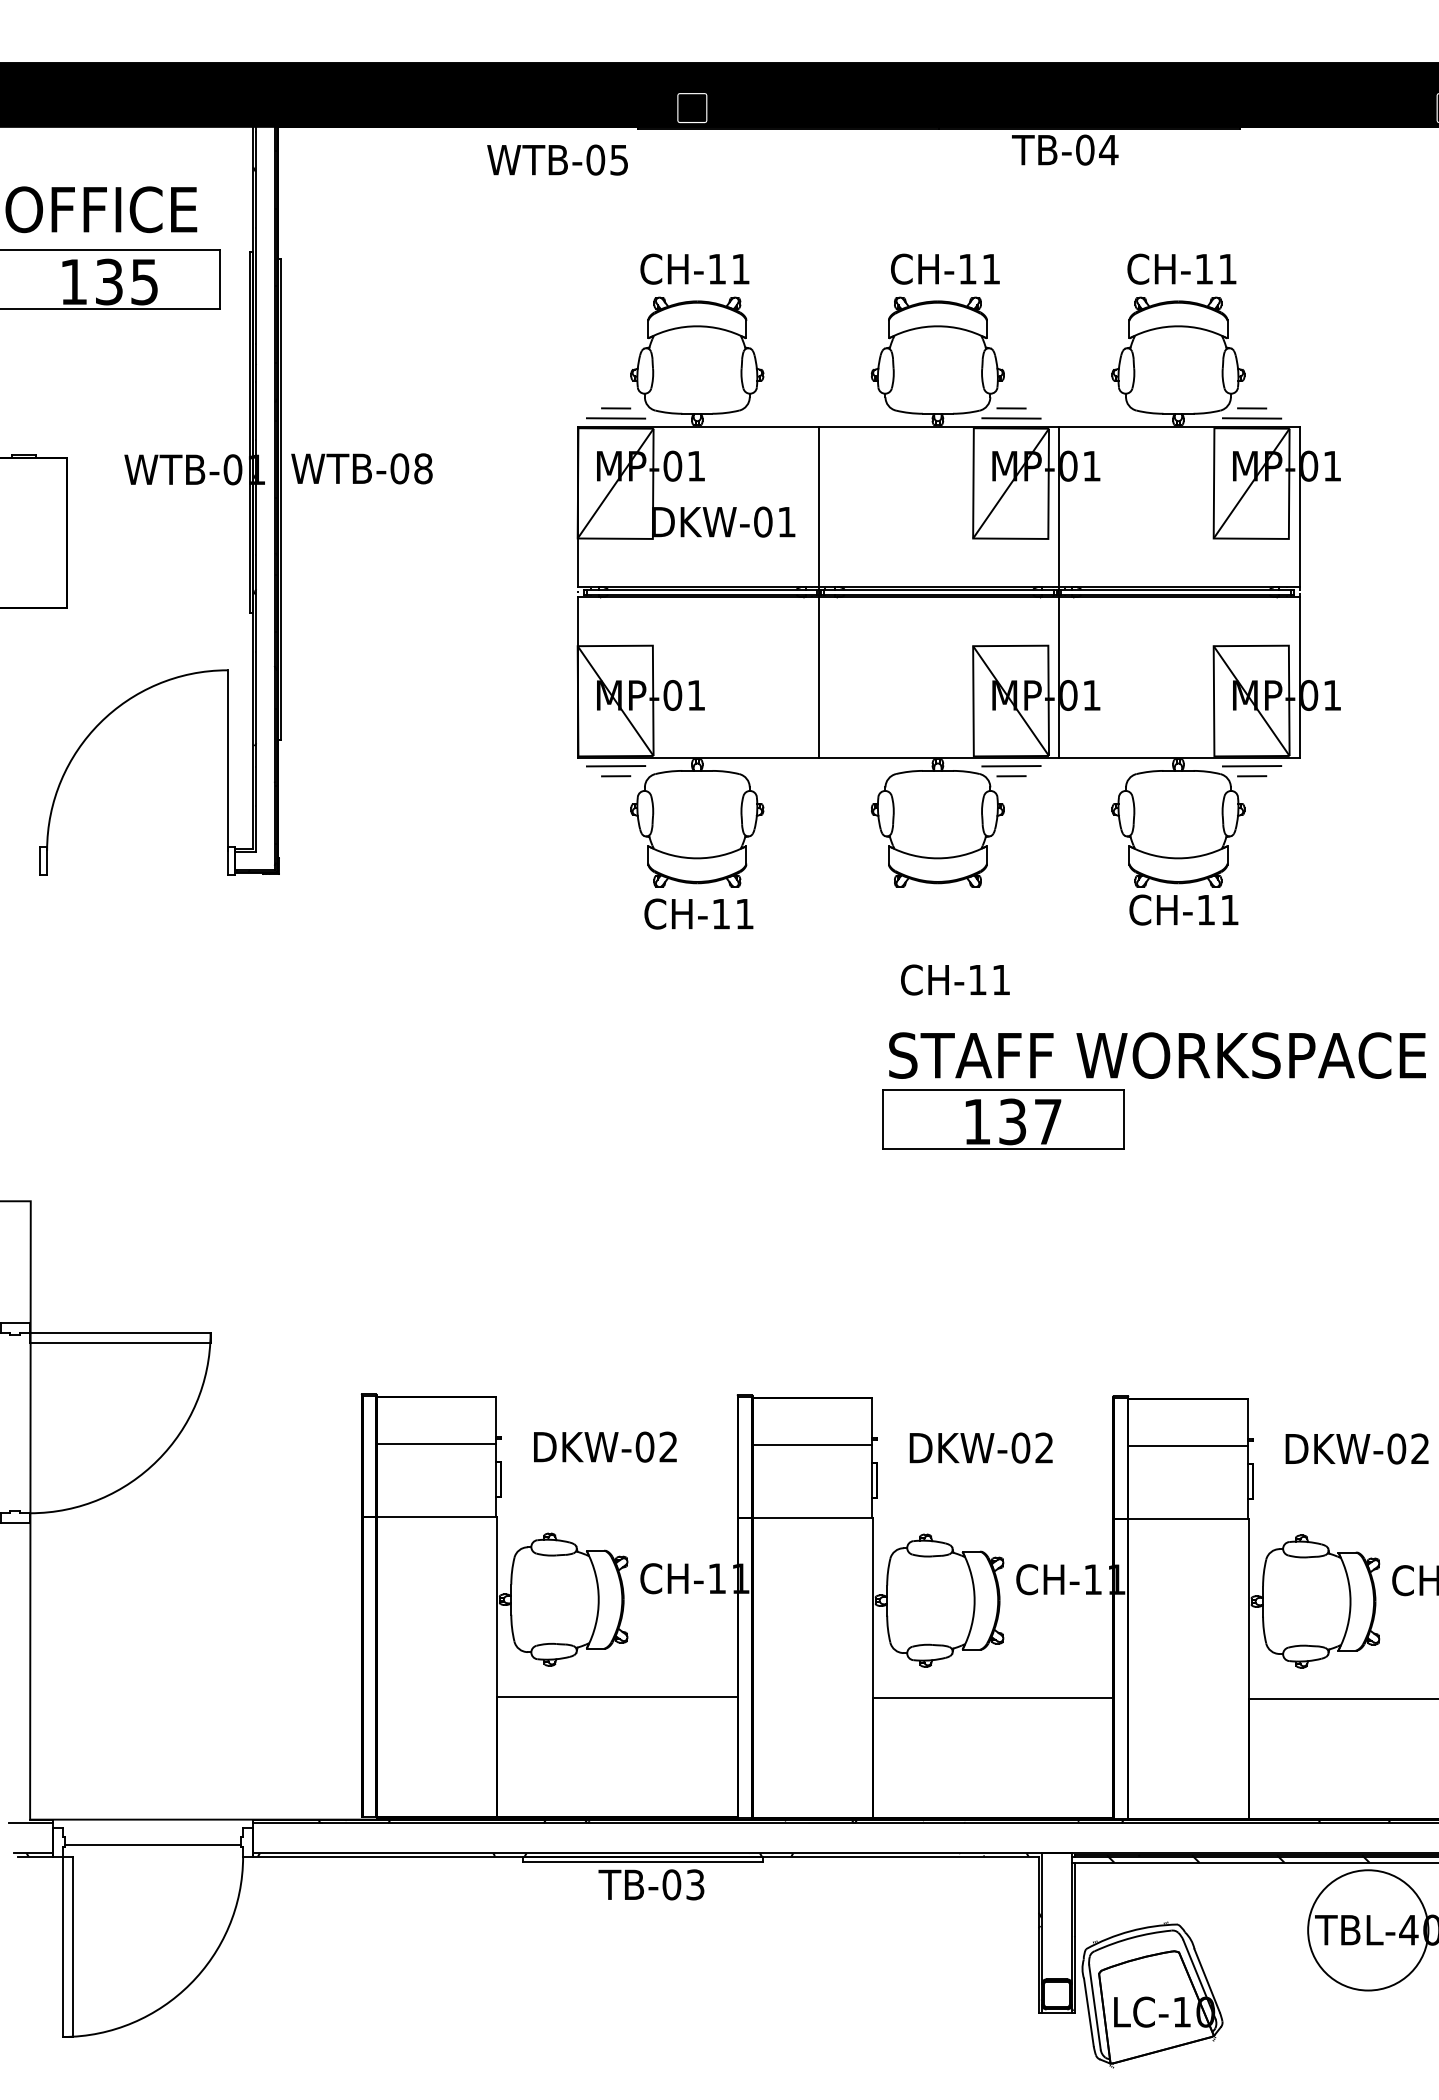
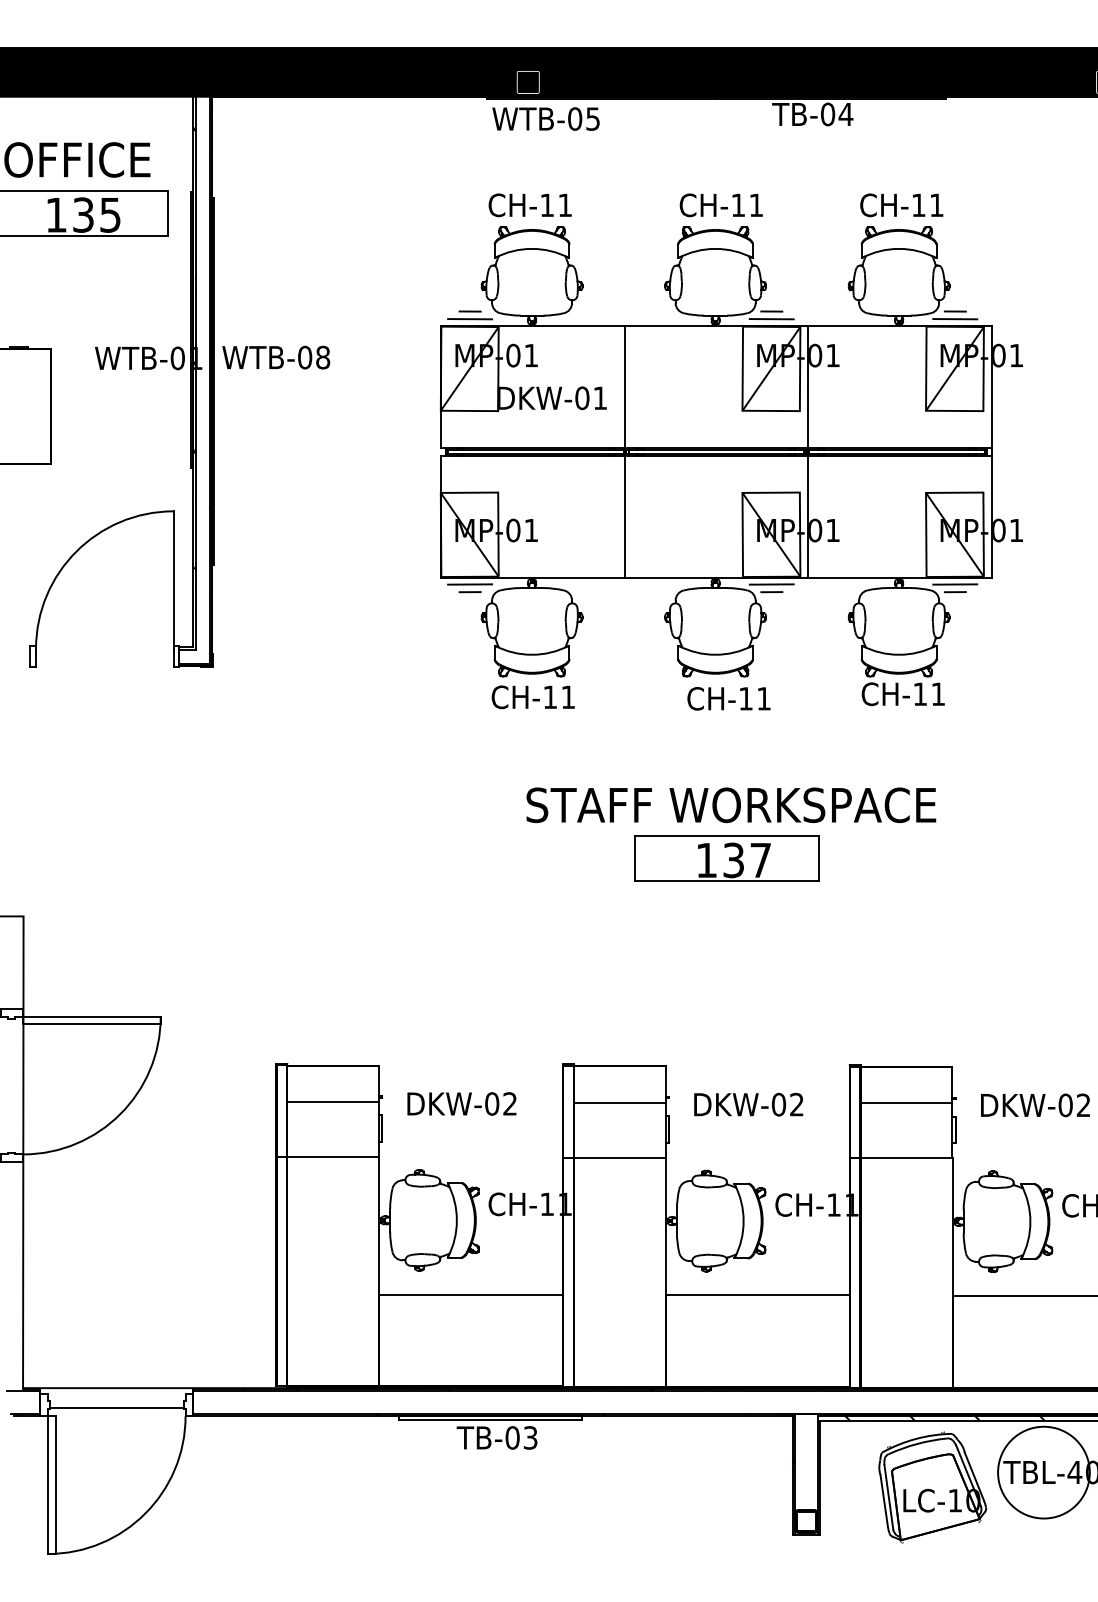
text: (557, 159) -> (545, 118), moved
text: (955, 979) -> (729, 698), moved
text: (1157, 1055) -> (731, 805), moved
part: (1003, 1119) -> (726, 858), moved
part: (1152, 1994) -> (932, 1487), moved

